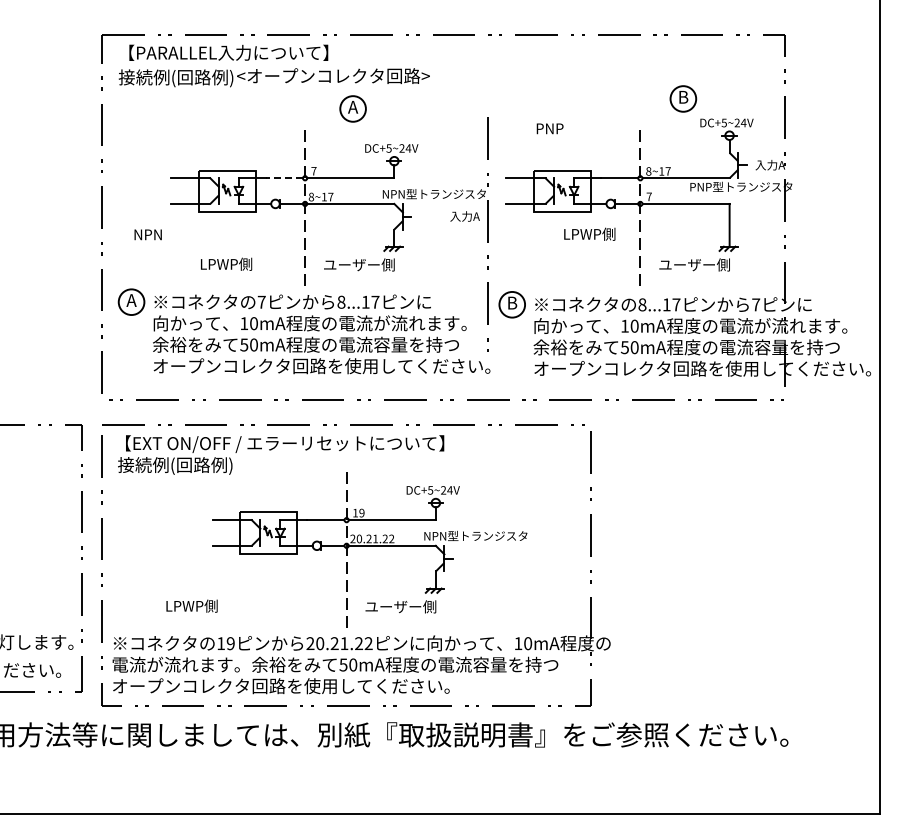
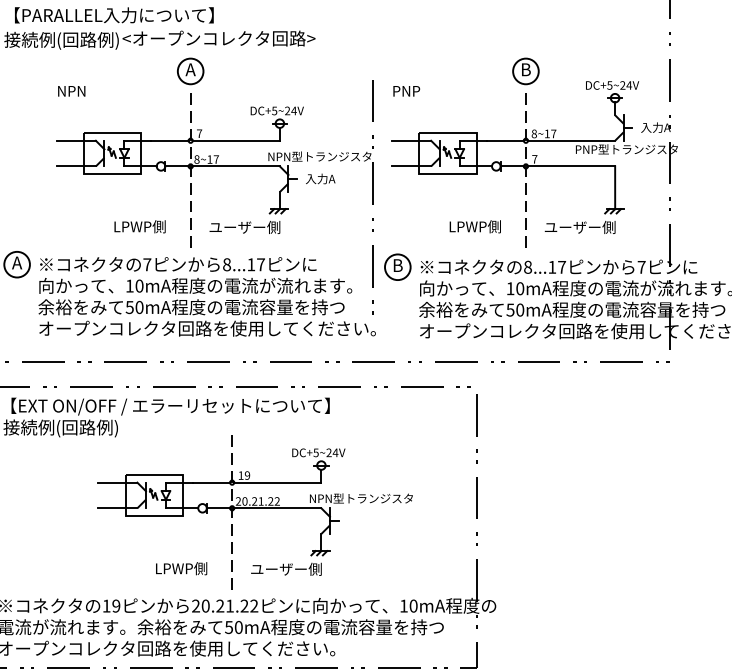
part: (683, 98) -> (526, 70), moved
part: (352, 108) -> (190, 70), moved
text: (549, 128) -> (406, 90), moved
line: (284, 178) -> (170, 140), dashed -> solid
text: (464, 216) -> (320, 178), moved
text: (589, 233) -> (475, 225), moved
text: (147, 234) -> (71, 90), moved
text: (226, 263) -> (140, 225), moved
text: (191, 605) -> (181, 567), moved

